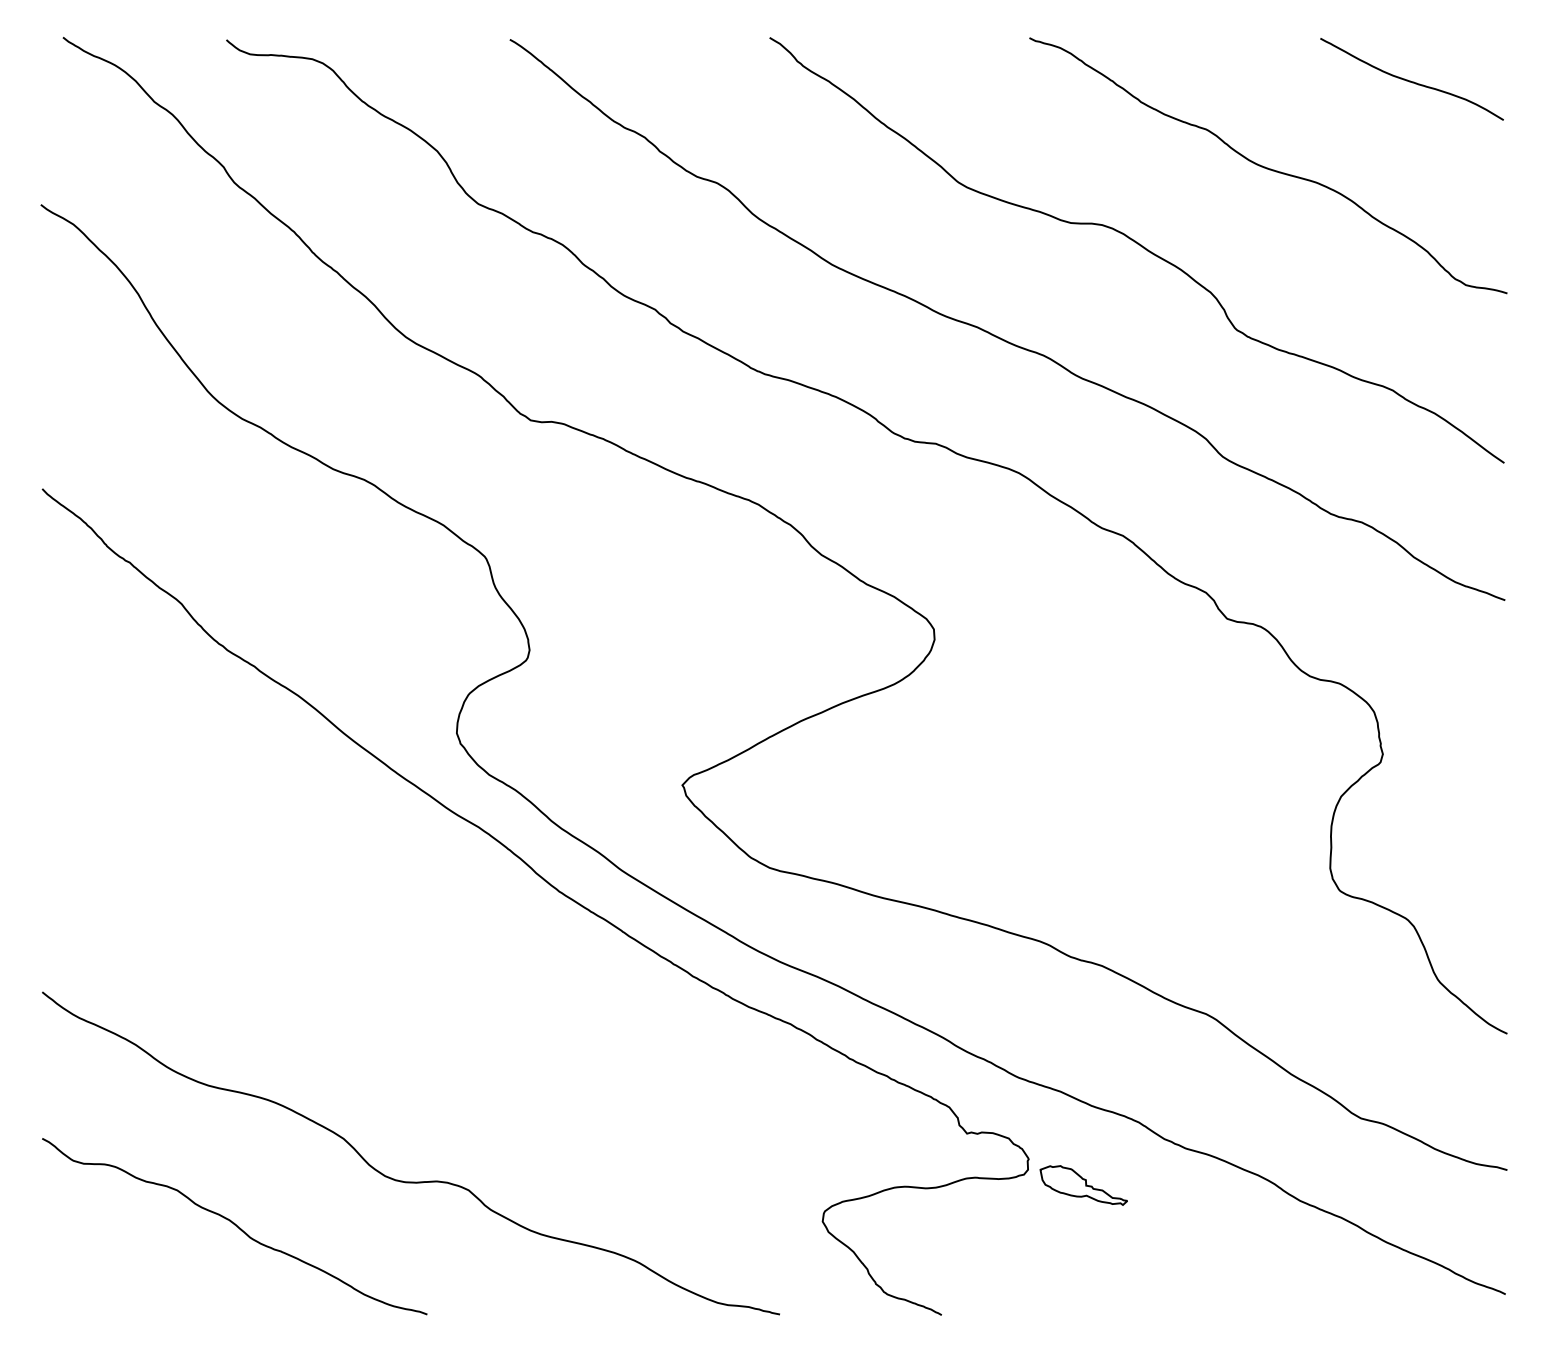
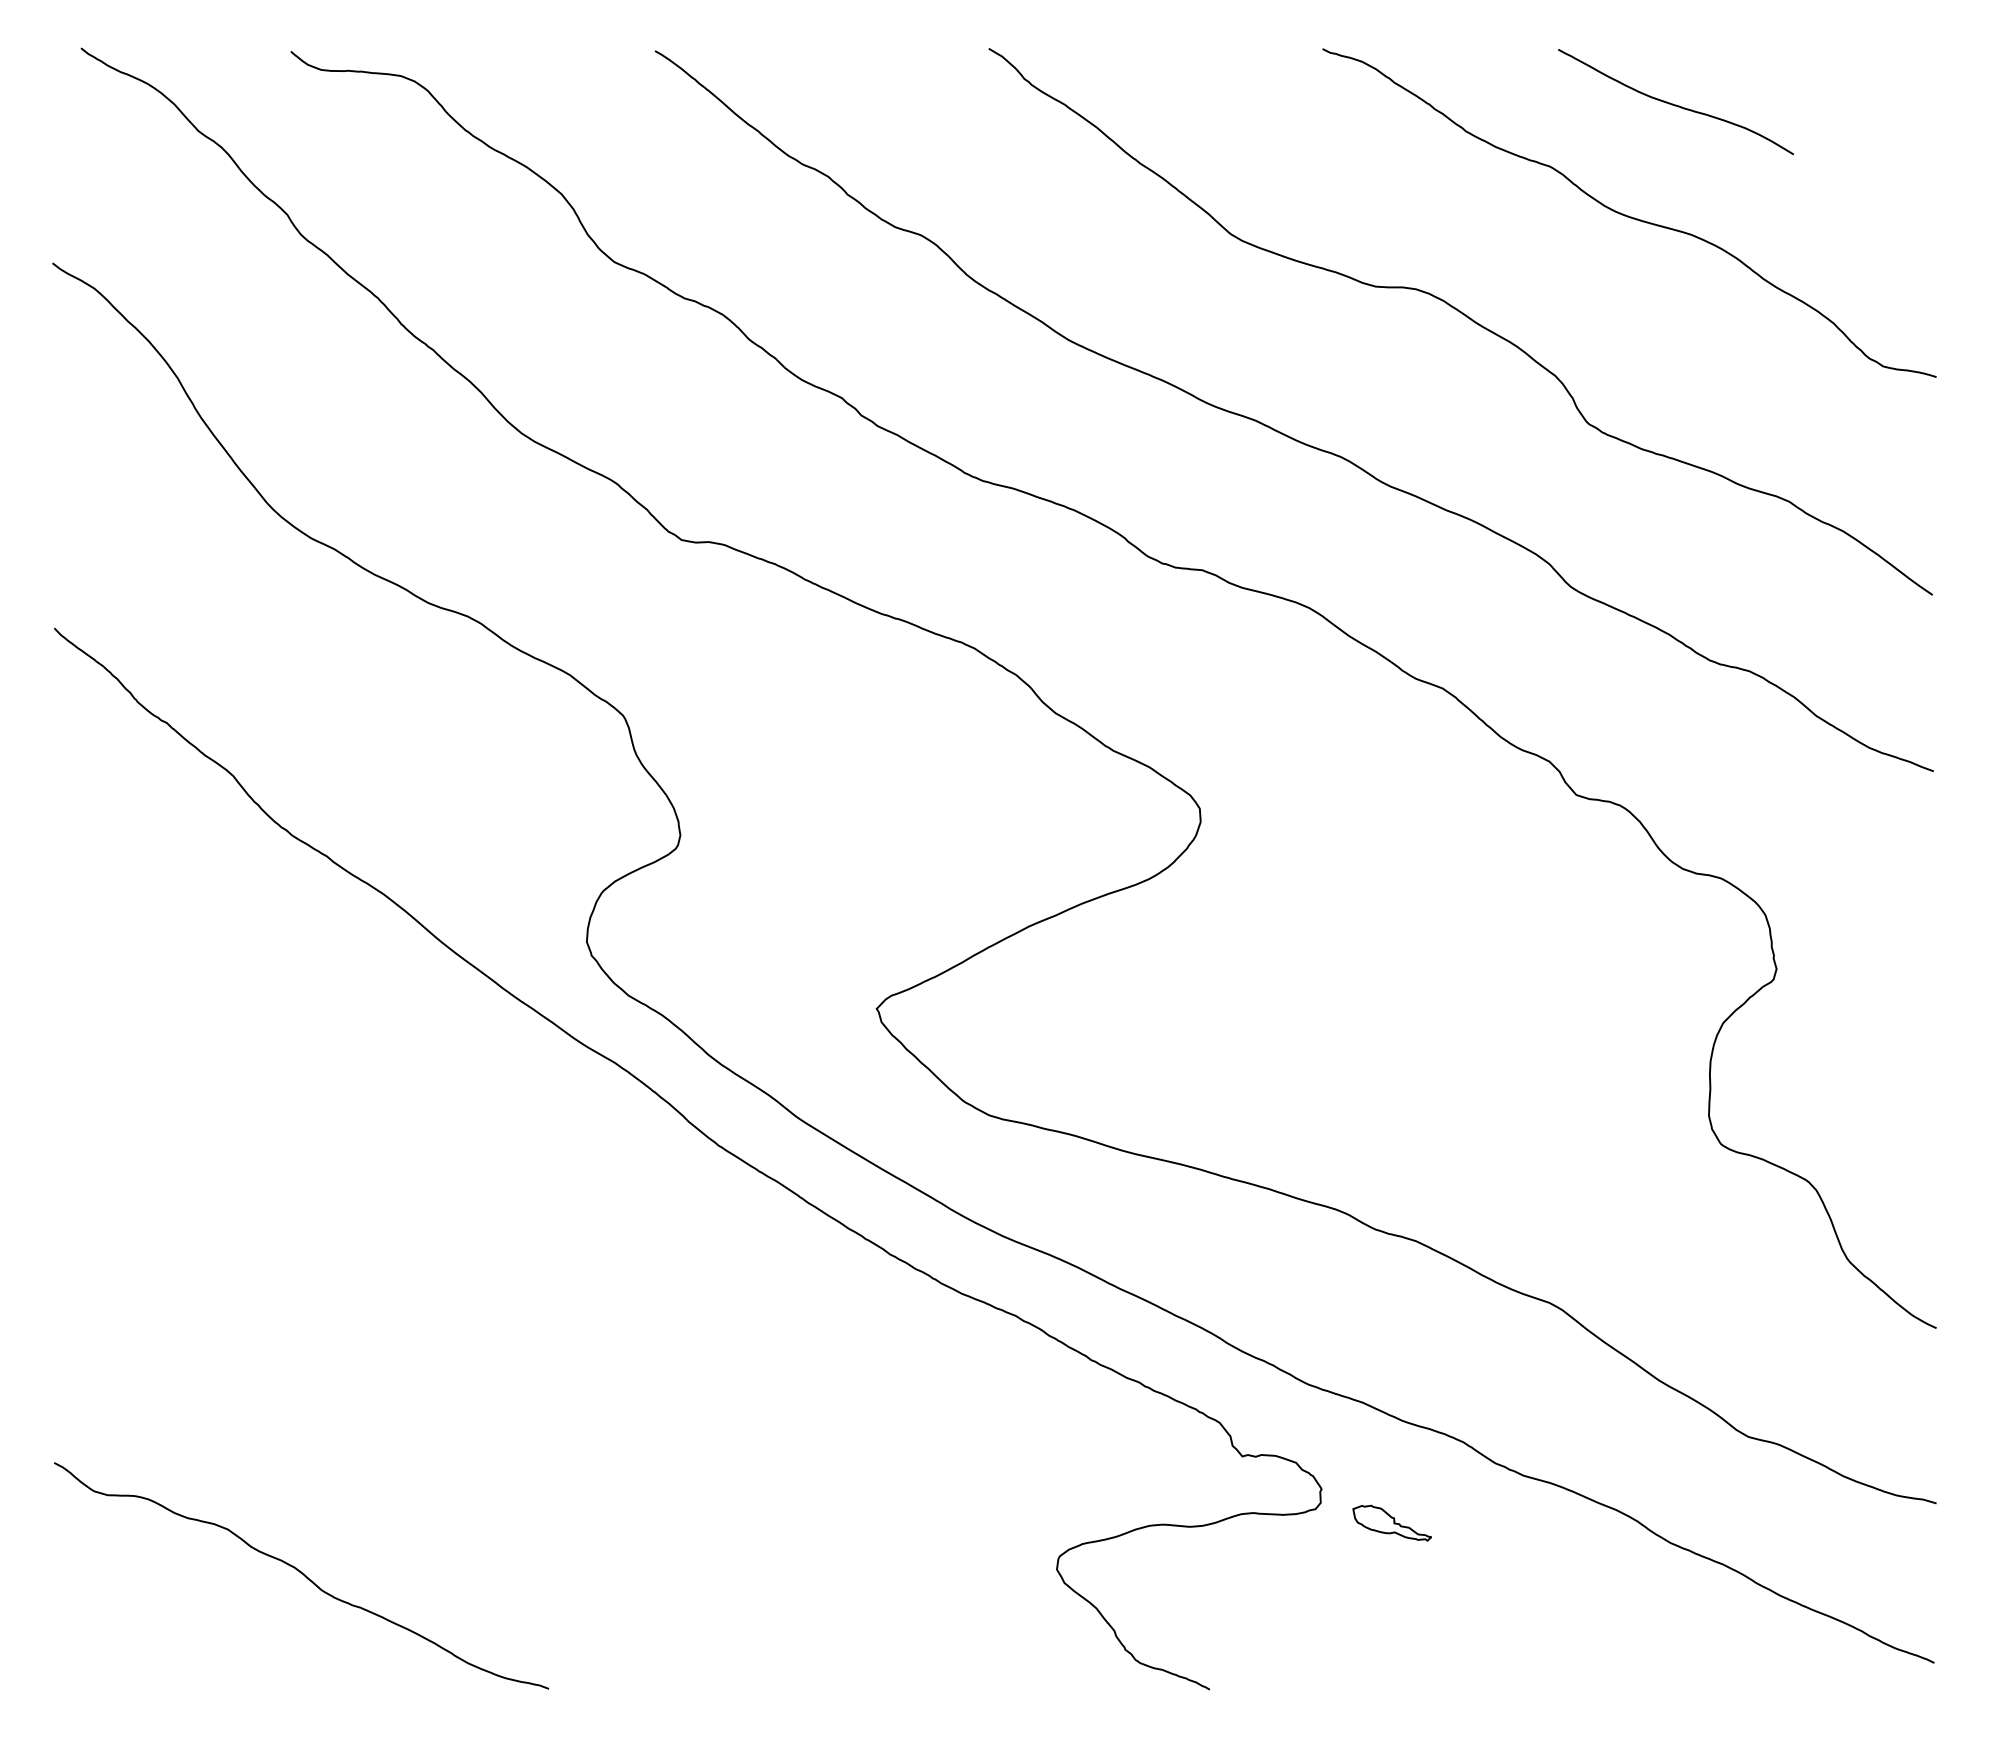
curve: (1411, 81) -> (1675, 104), moved
curve: (411, 1181) -> (528, 1518), removed
part: (1083, 1185) -> (1391, 1523), size x0.7

